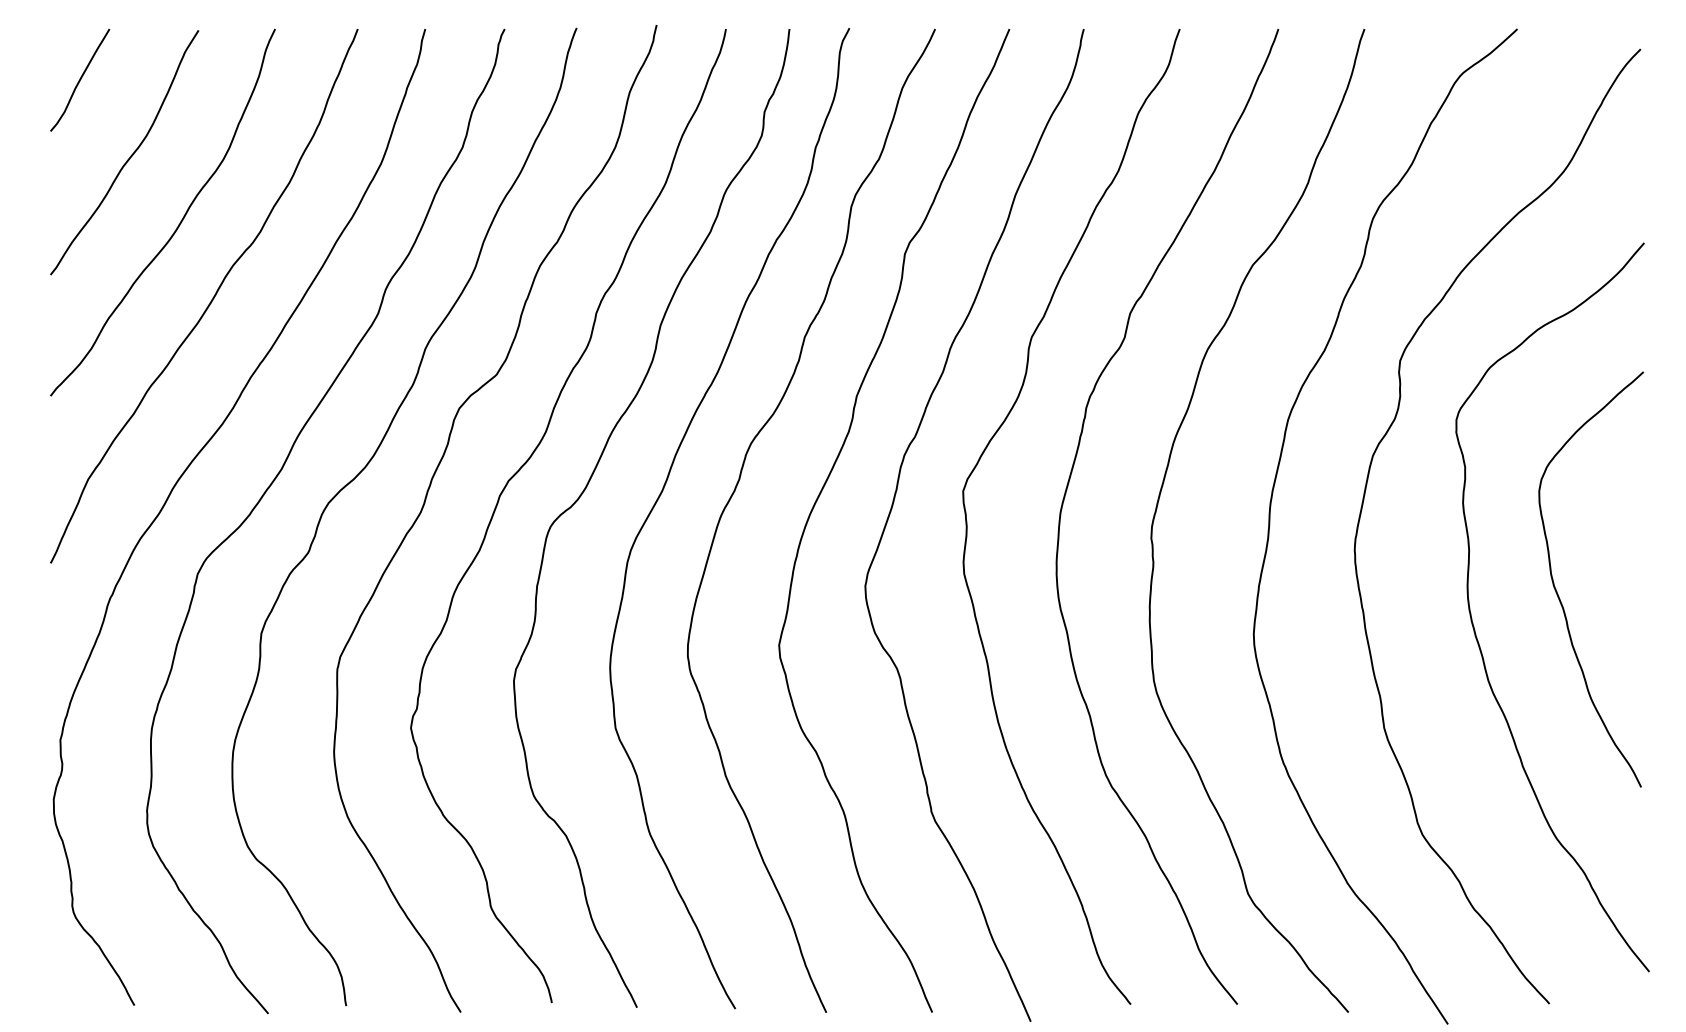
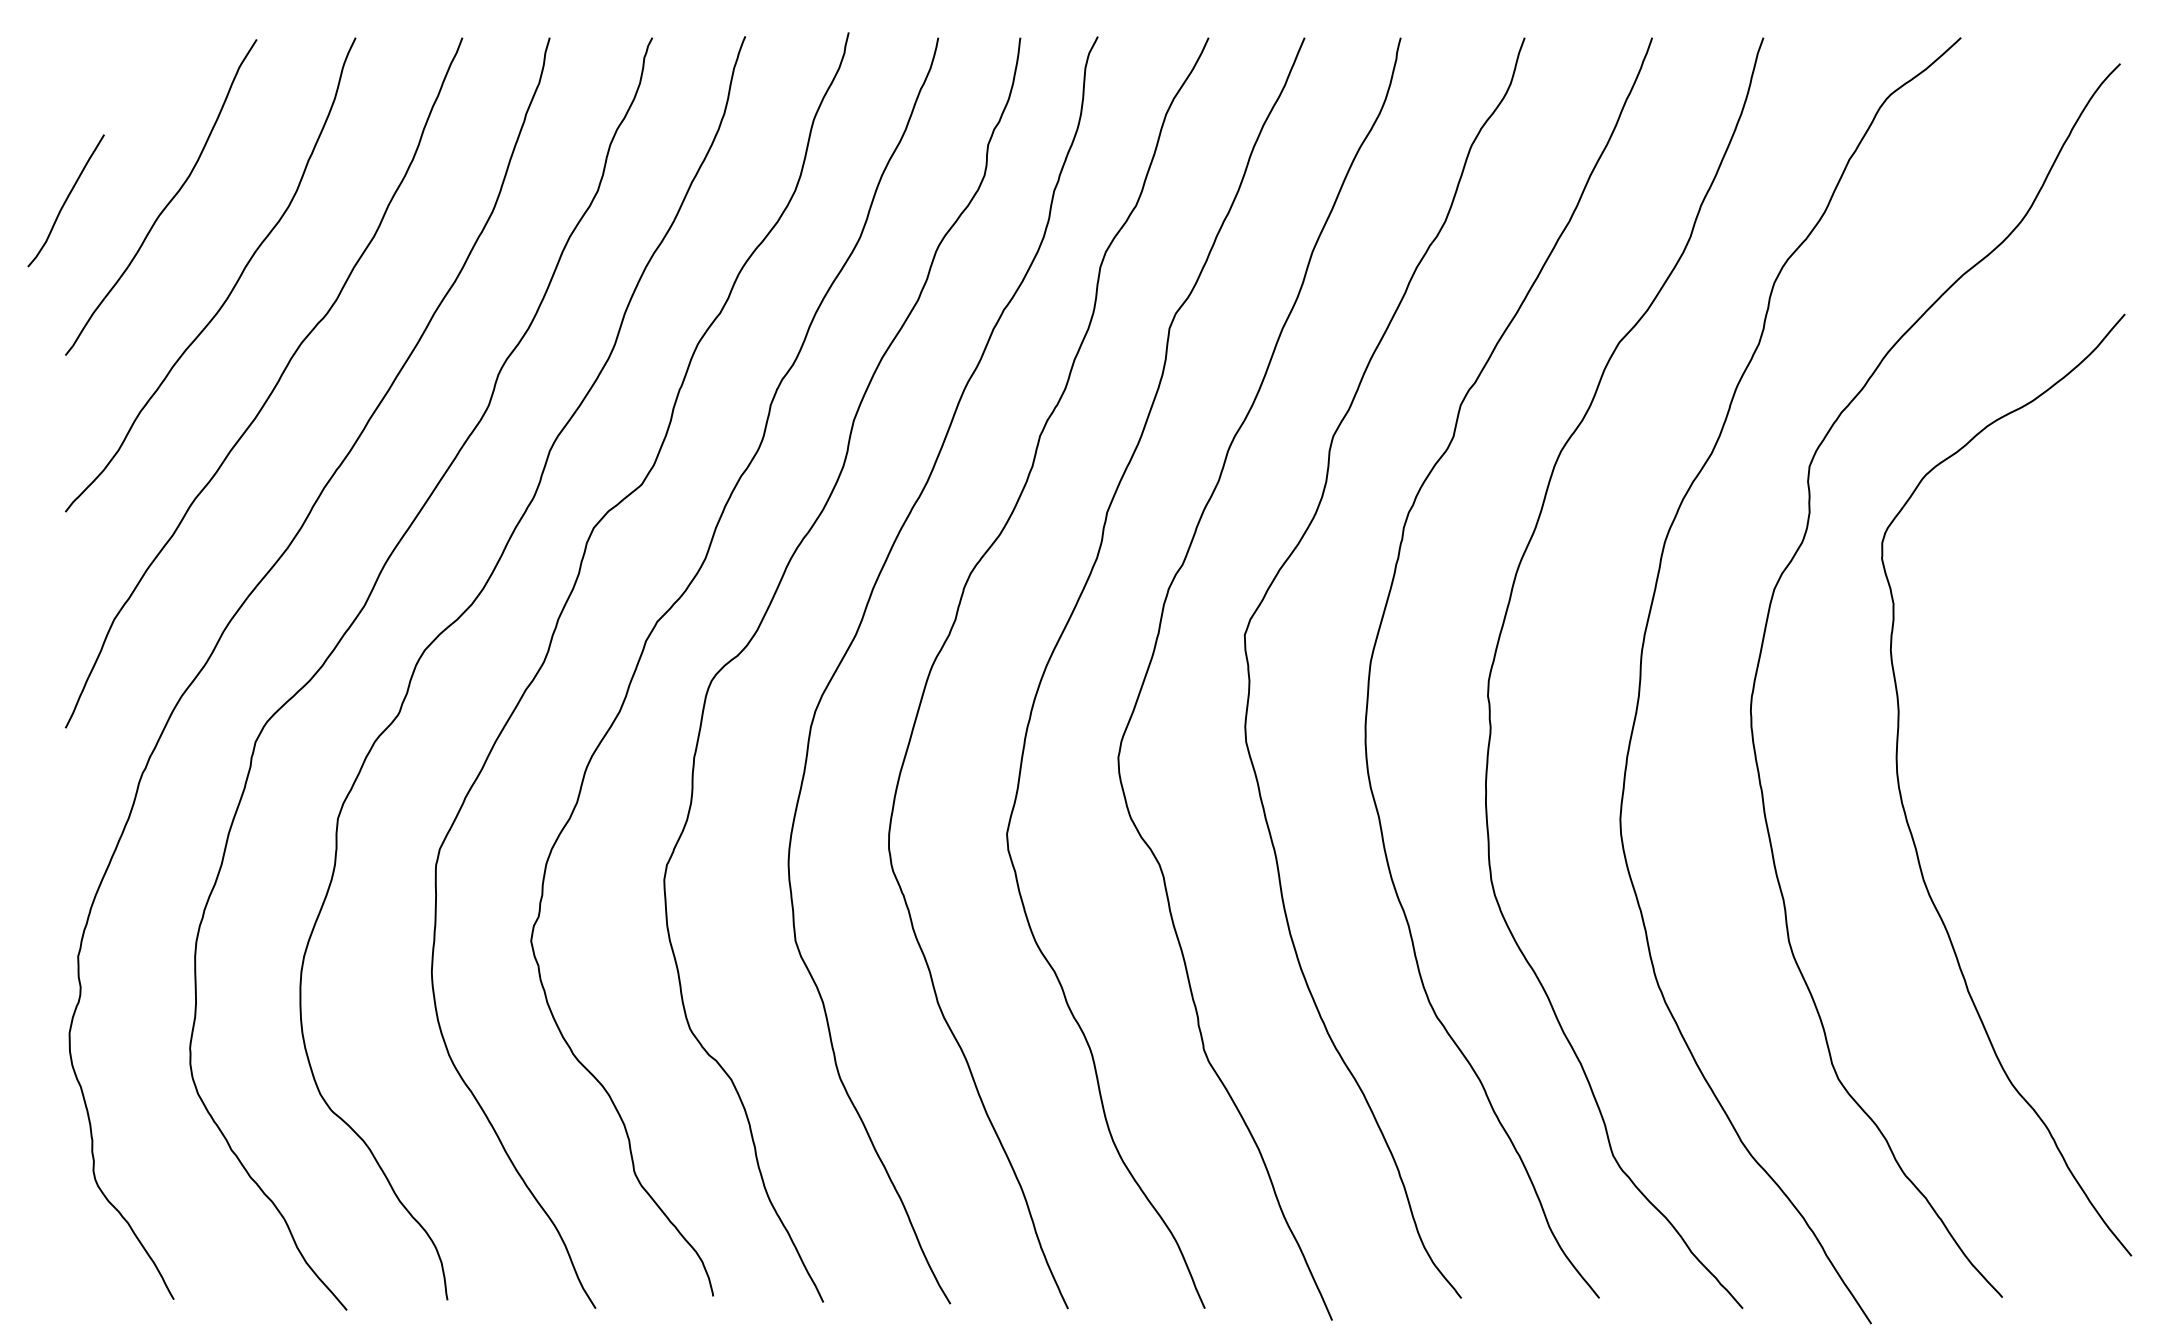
curve: (80, 79) -> (66, 199), moved
curve: (1558, 593) -> (2014, 767), removed

